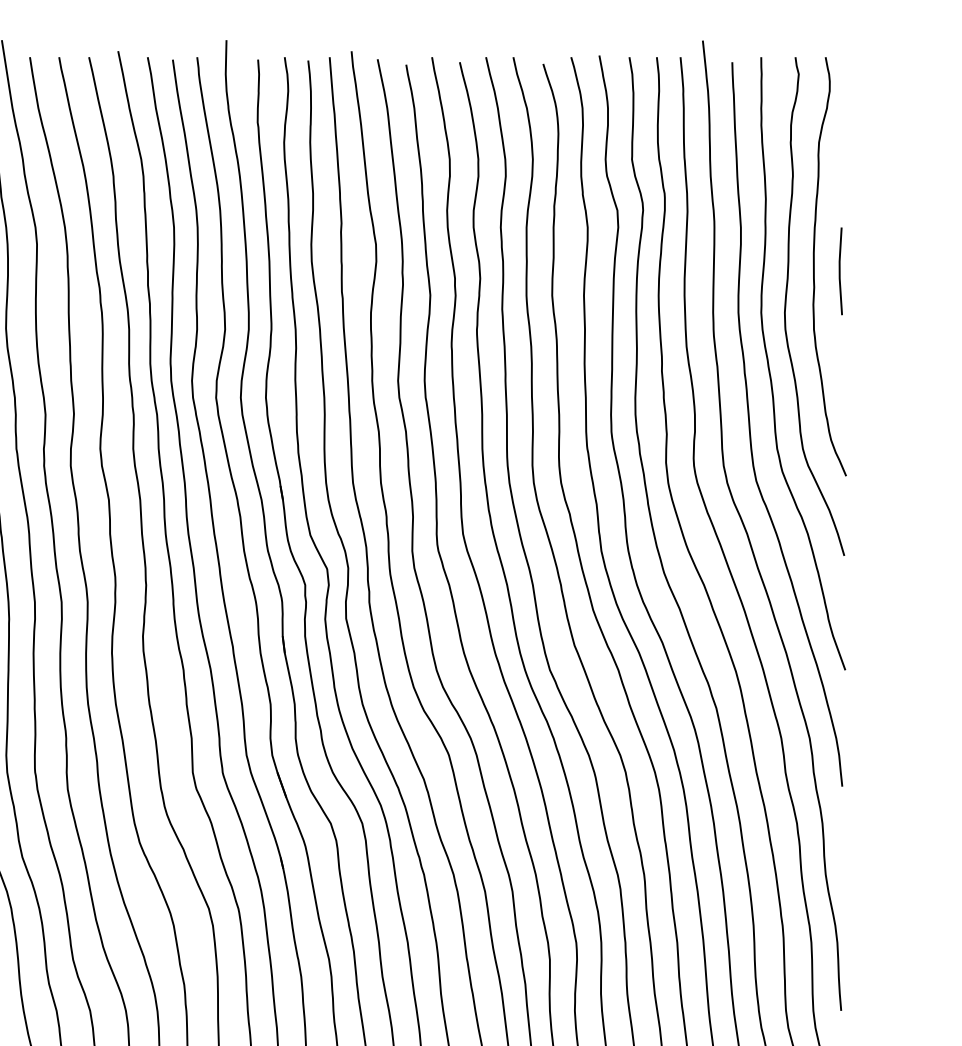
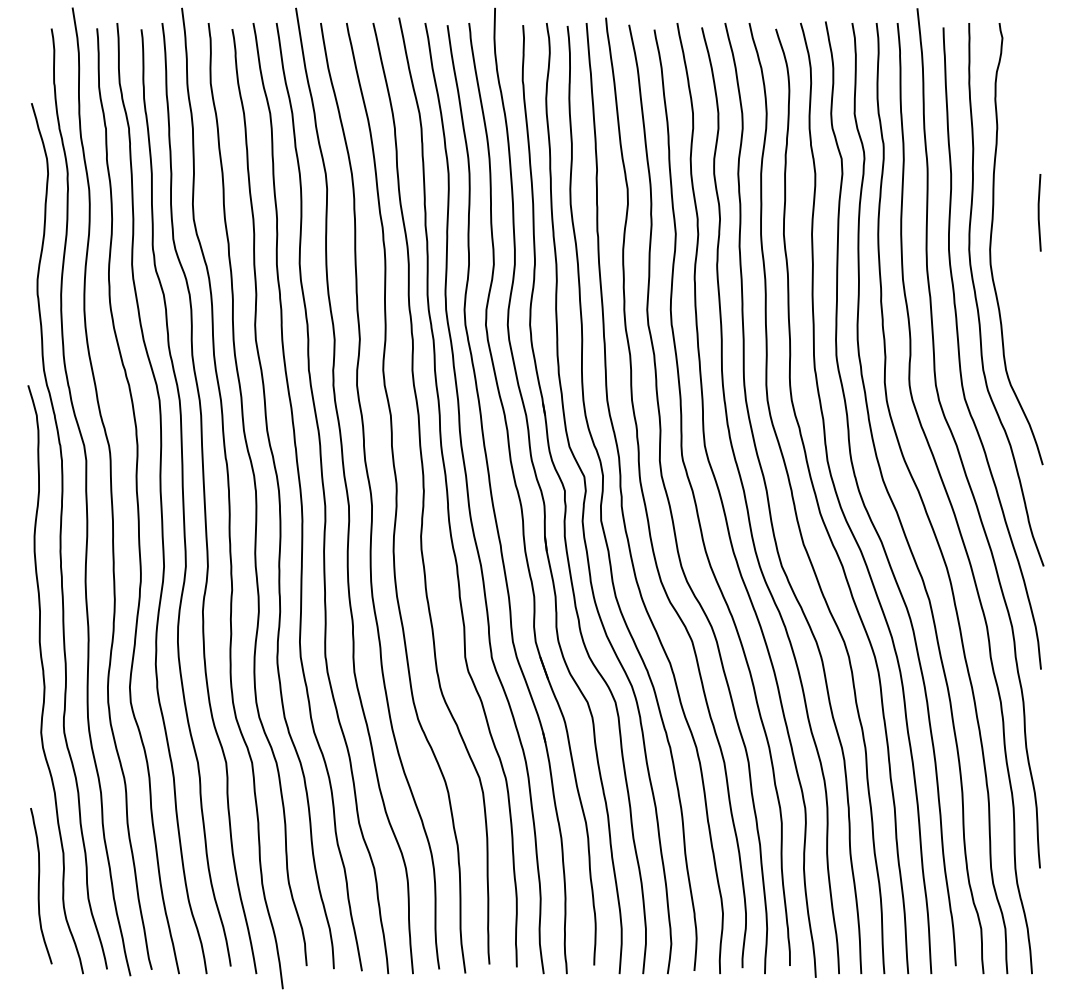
curve: (814, 266) -> (1016, 208), removed

